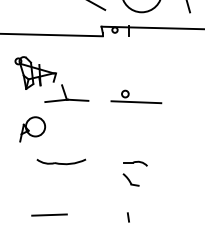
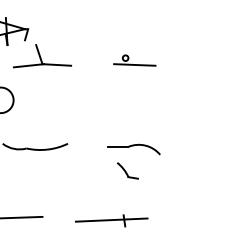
part: (135, 96) -> (133, 59), size x0.62
part: (135, 163) -> (133, 149), size x1.67
line: (118, 216) -> (111, 219), added

